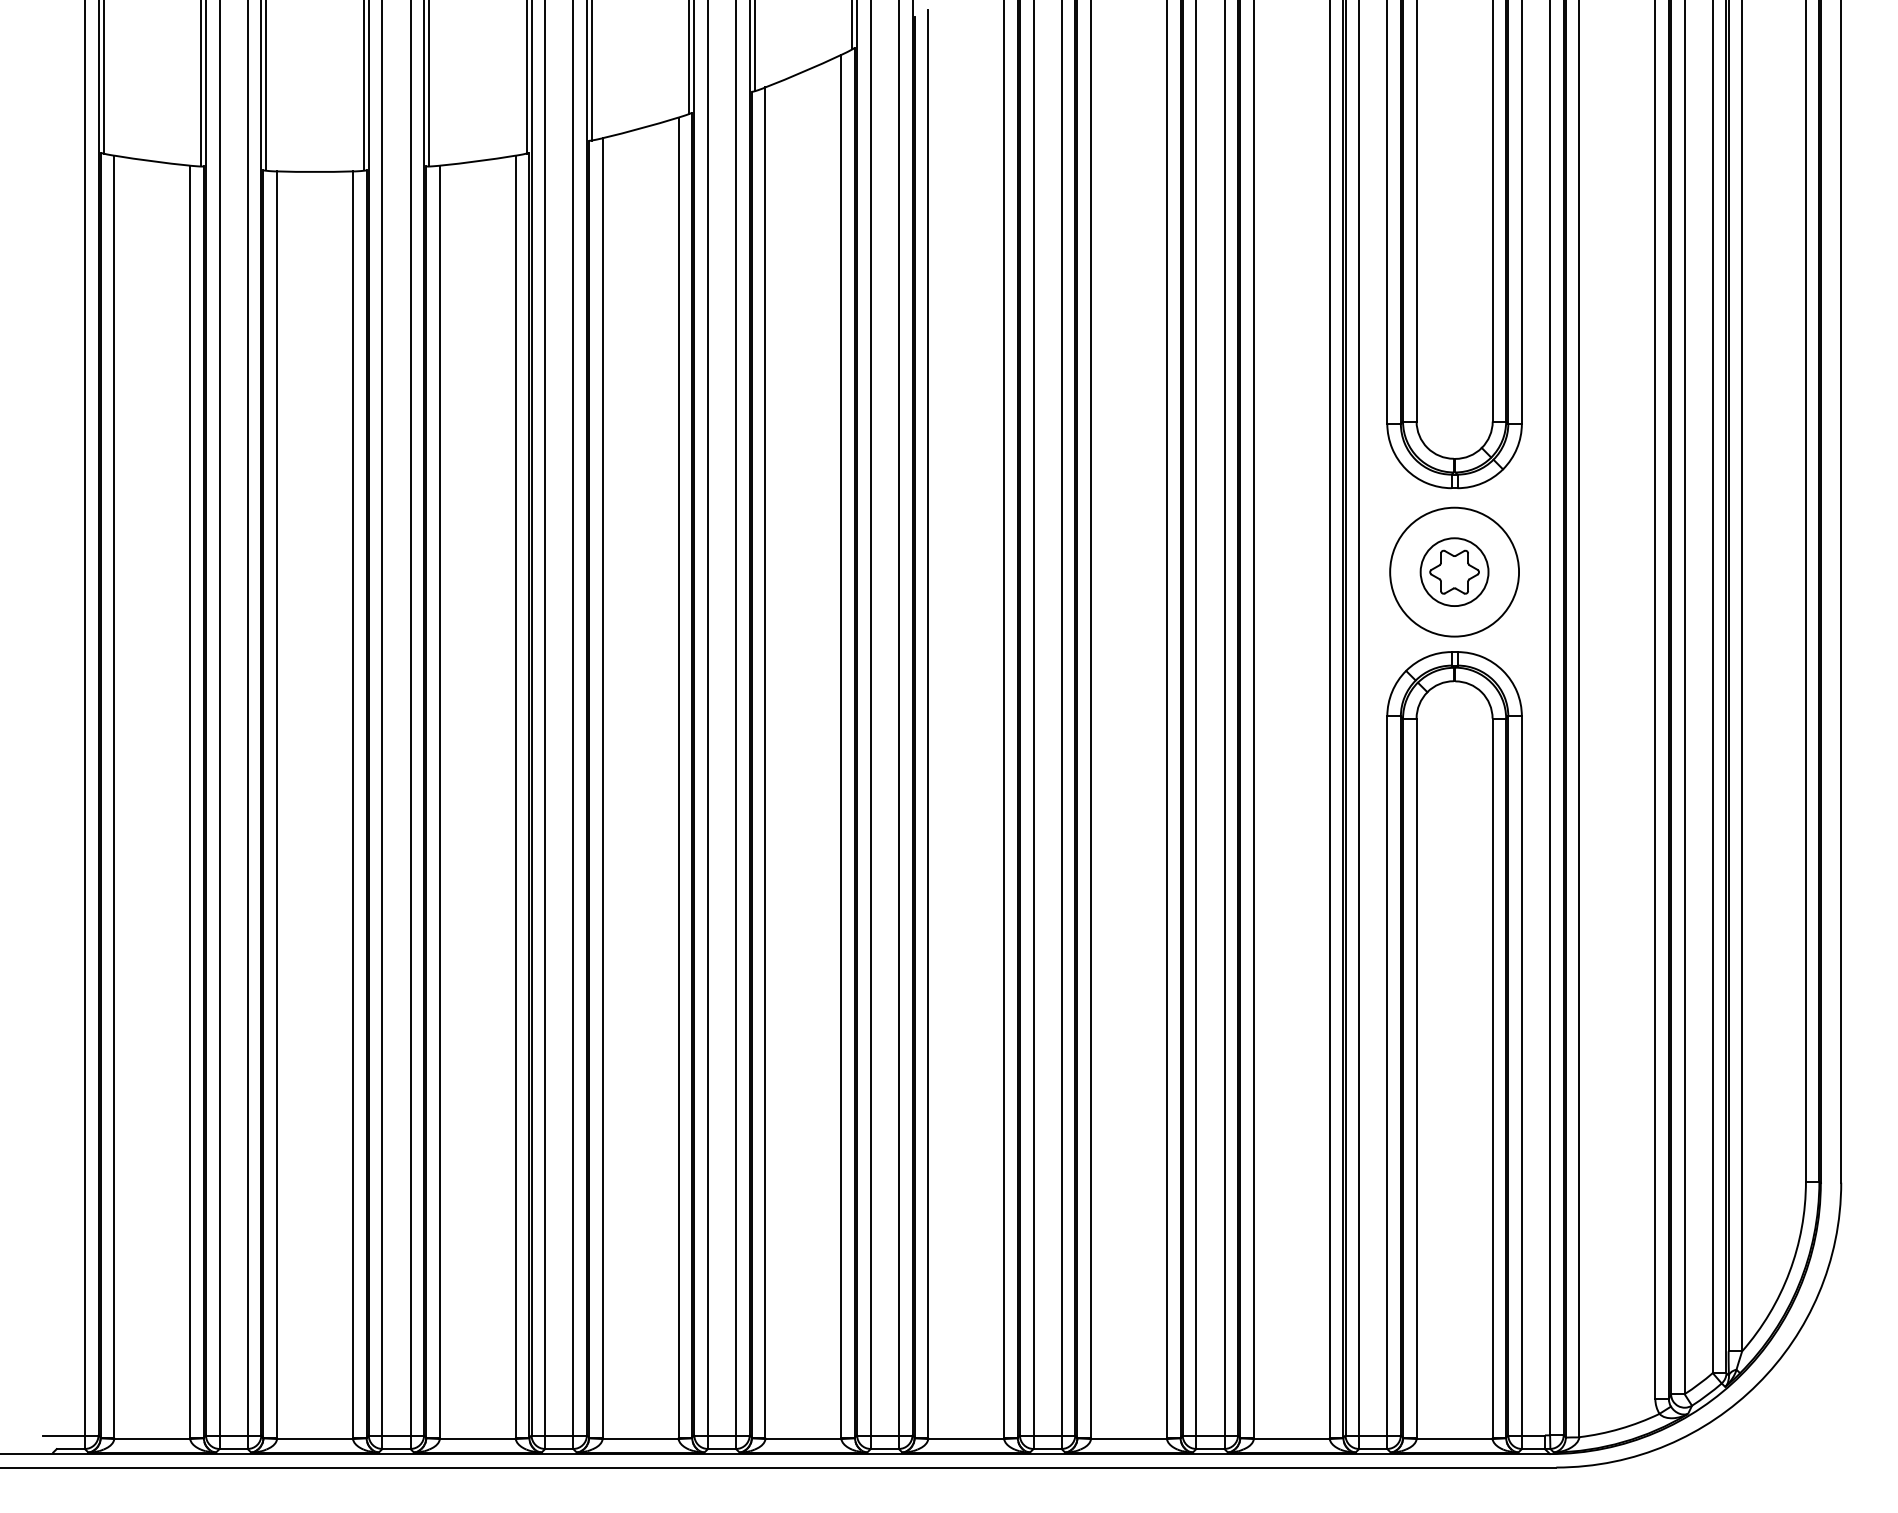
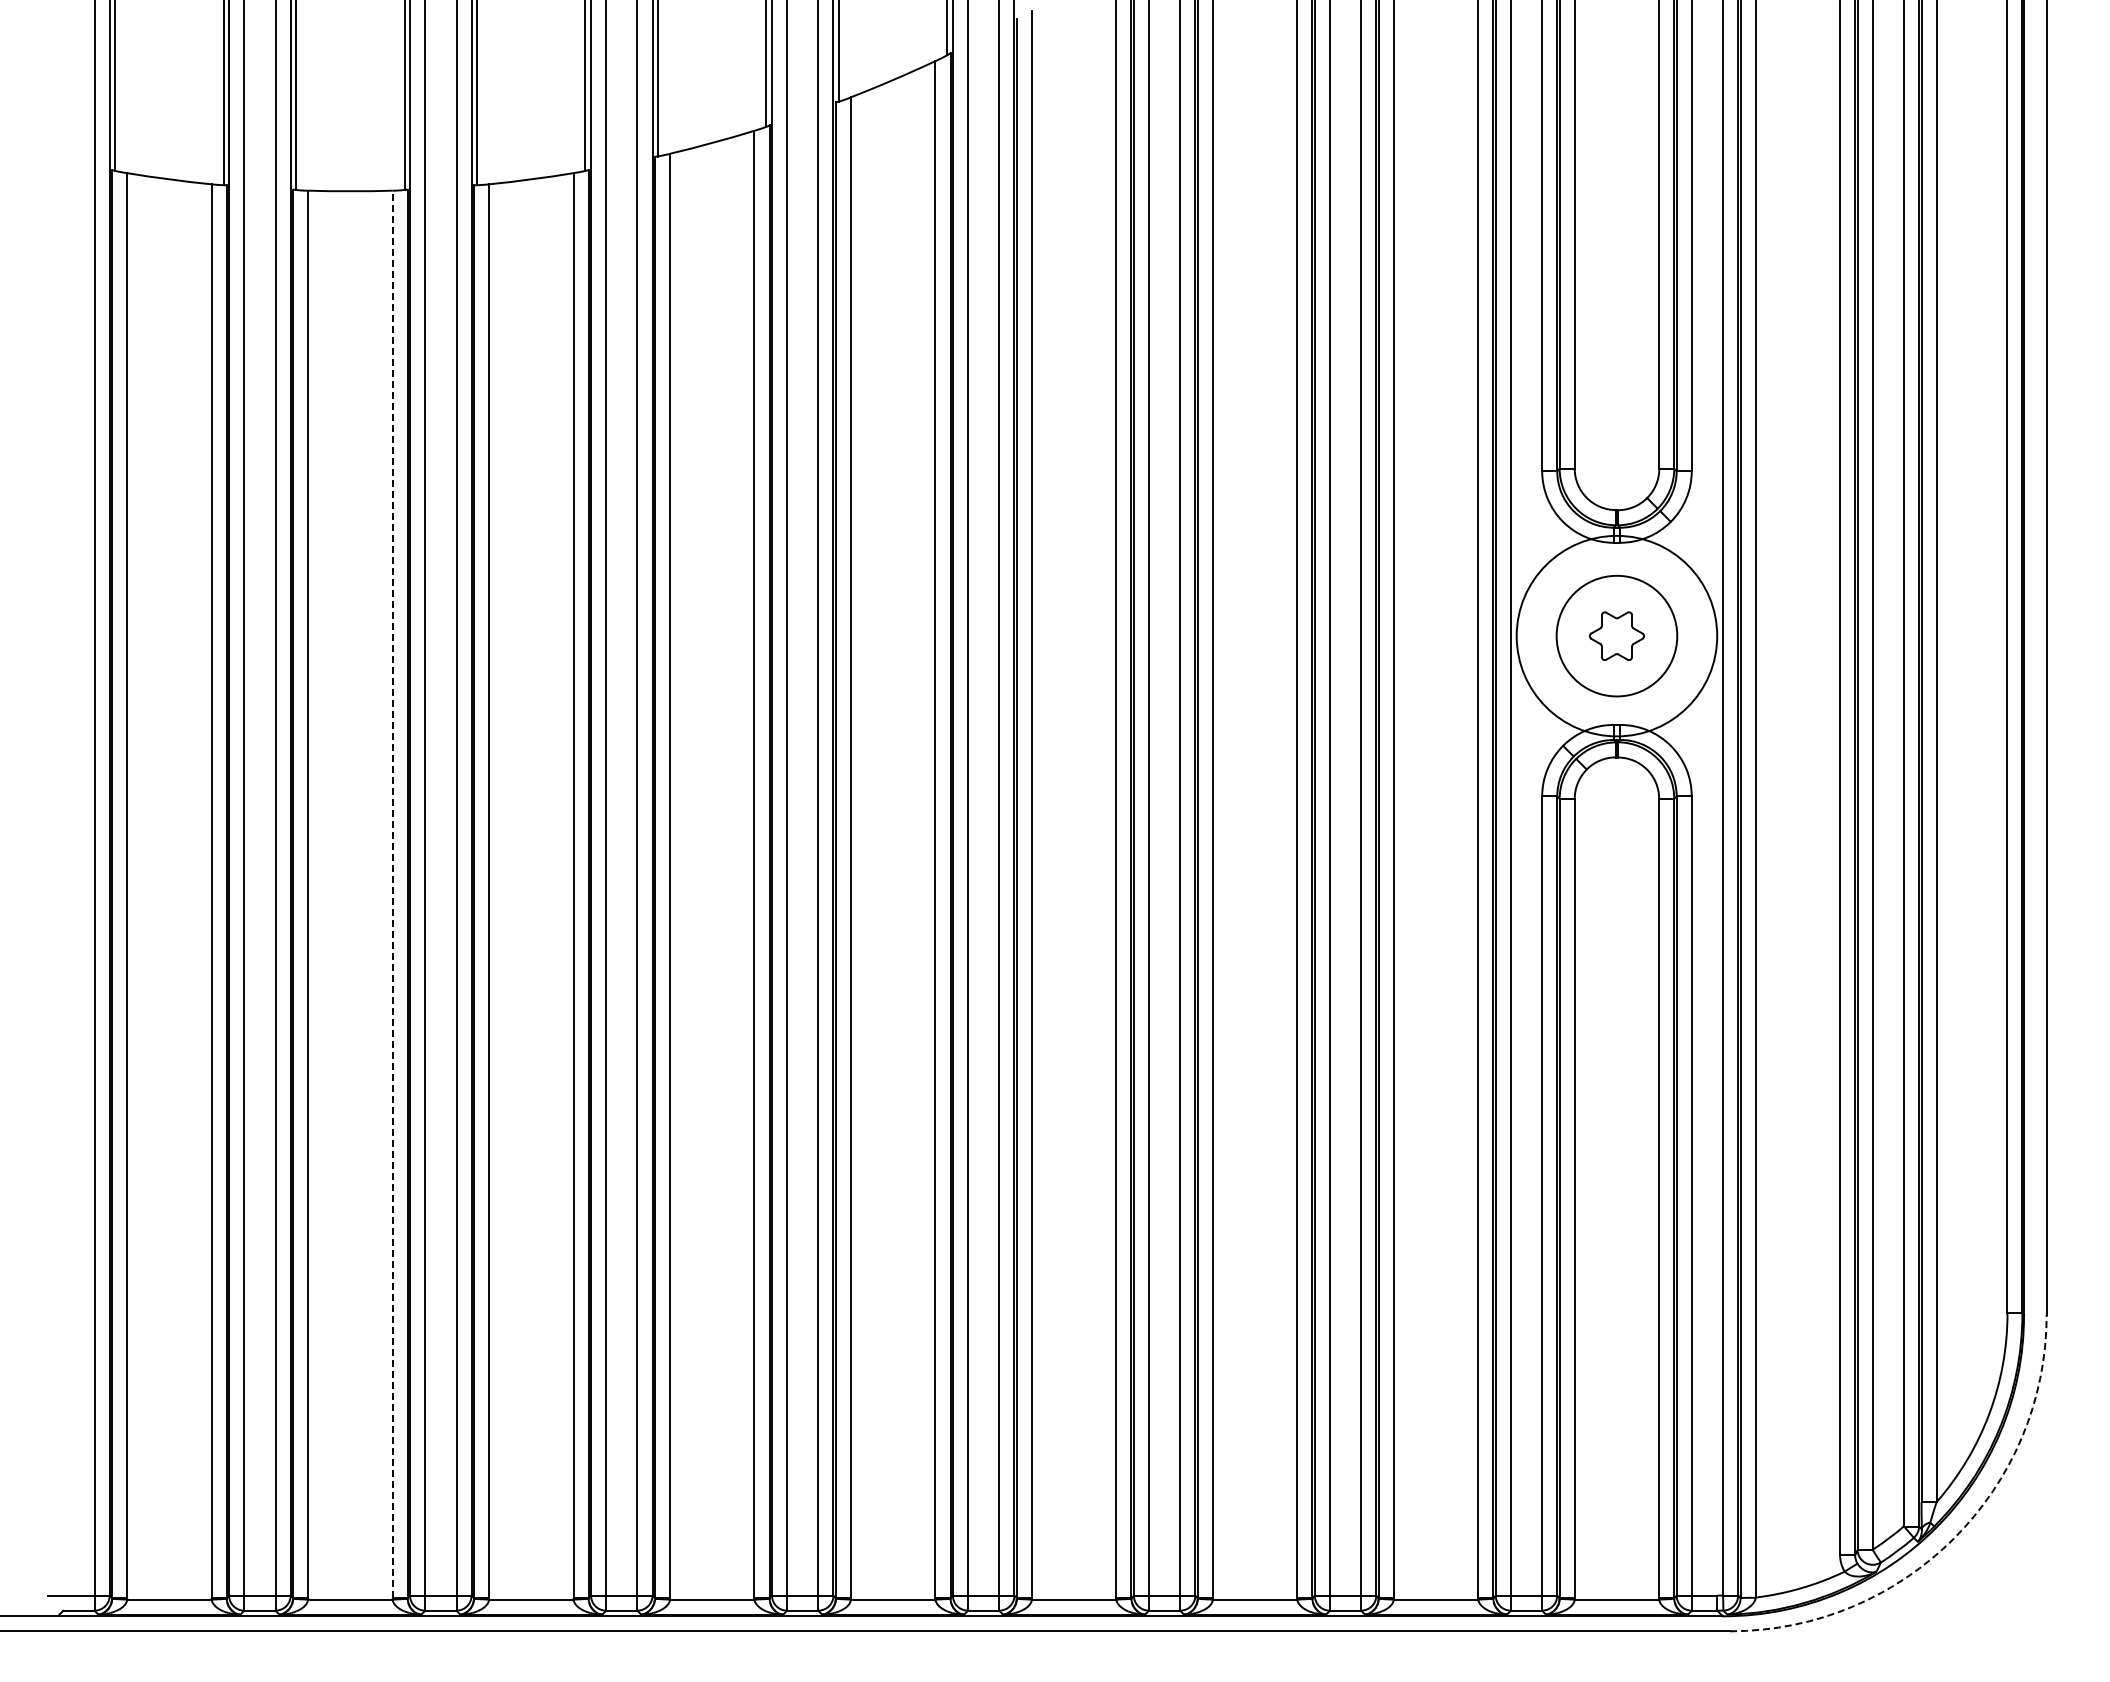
circle: (1454, 571) -> (1616, 635), size x1.4
circle: (1454, 571) -> (1616, 635), size x1.6
line: (352, 804) -> (392, 894), solid -> dashed
arc: (1757, 1384) -> (1953, 1538), solid -> dashed

